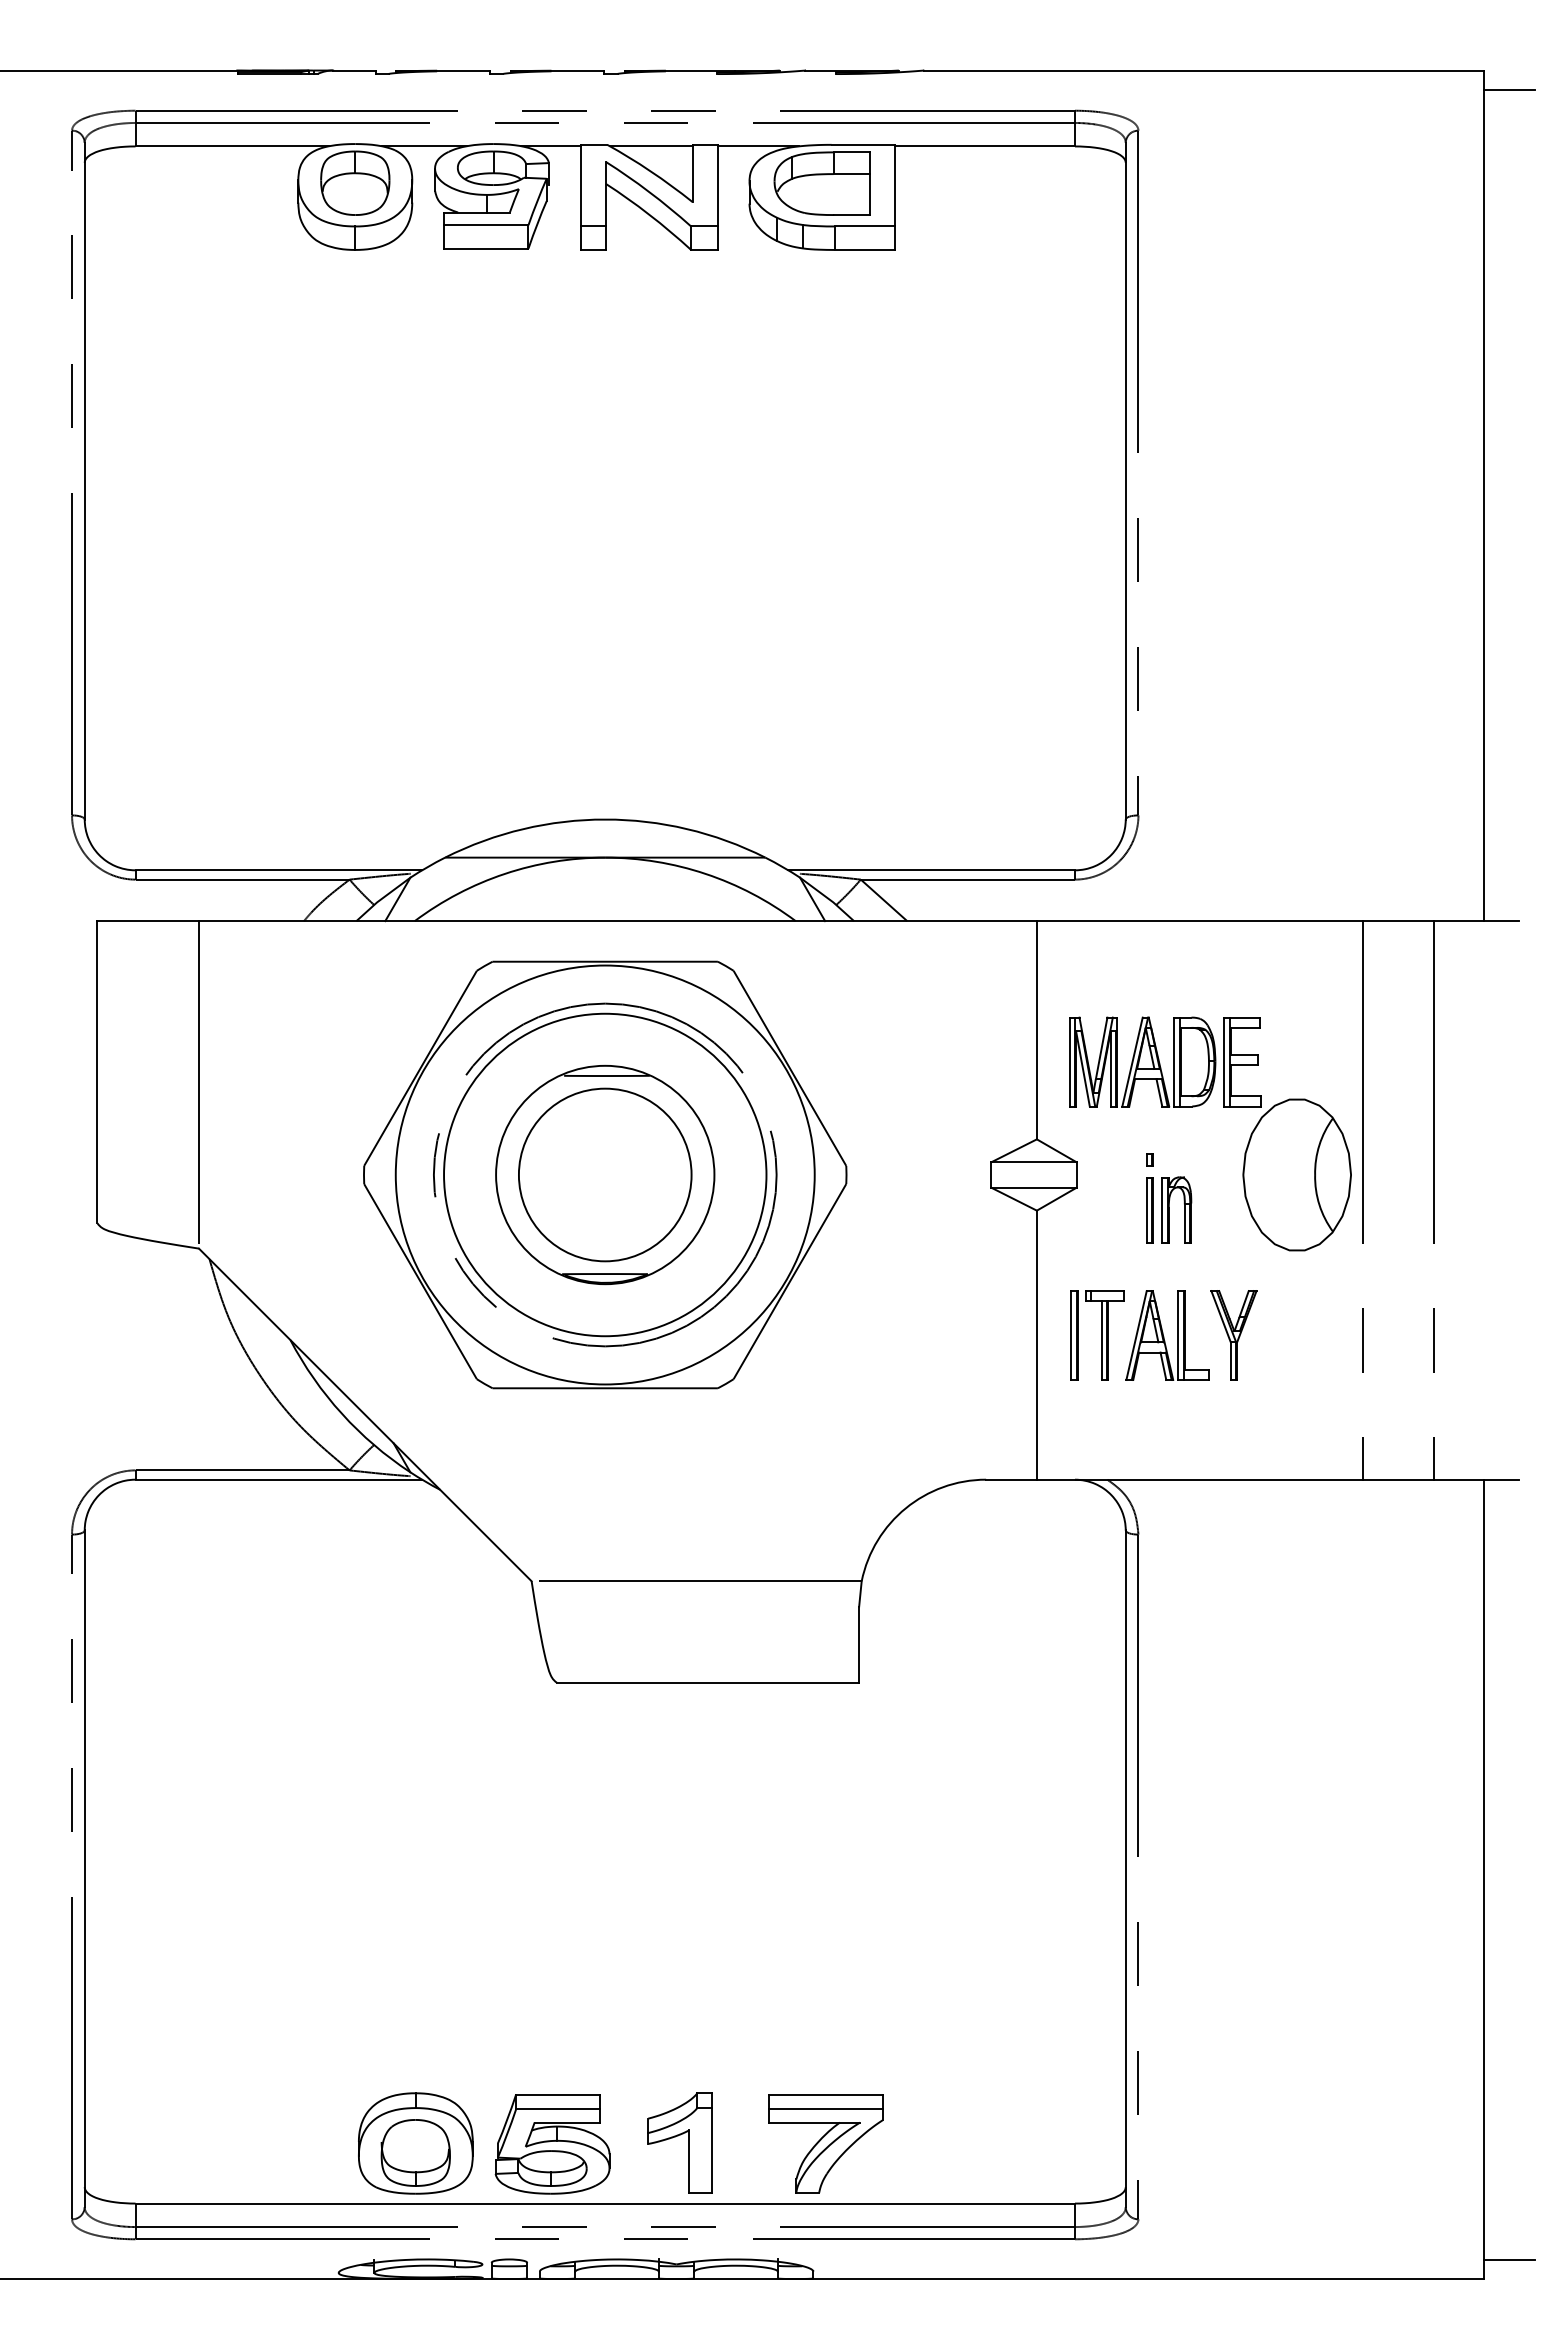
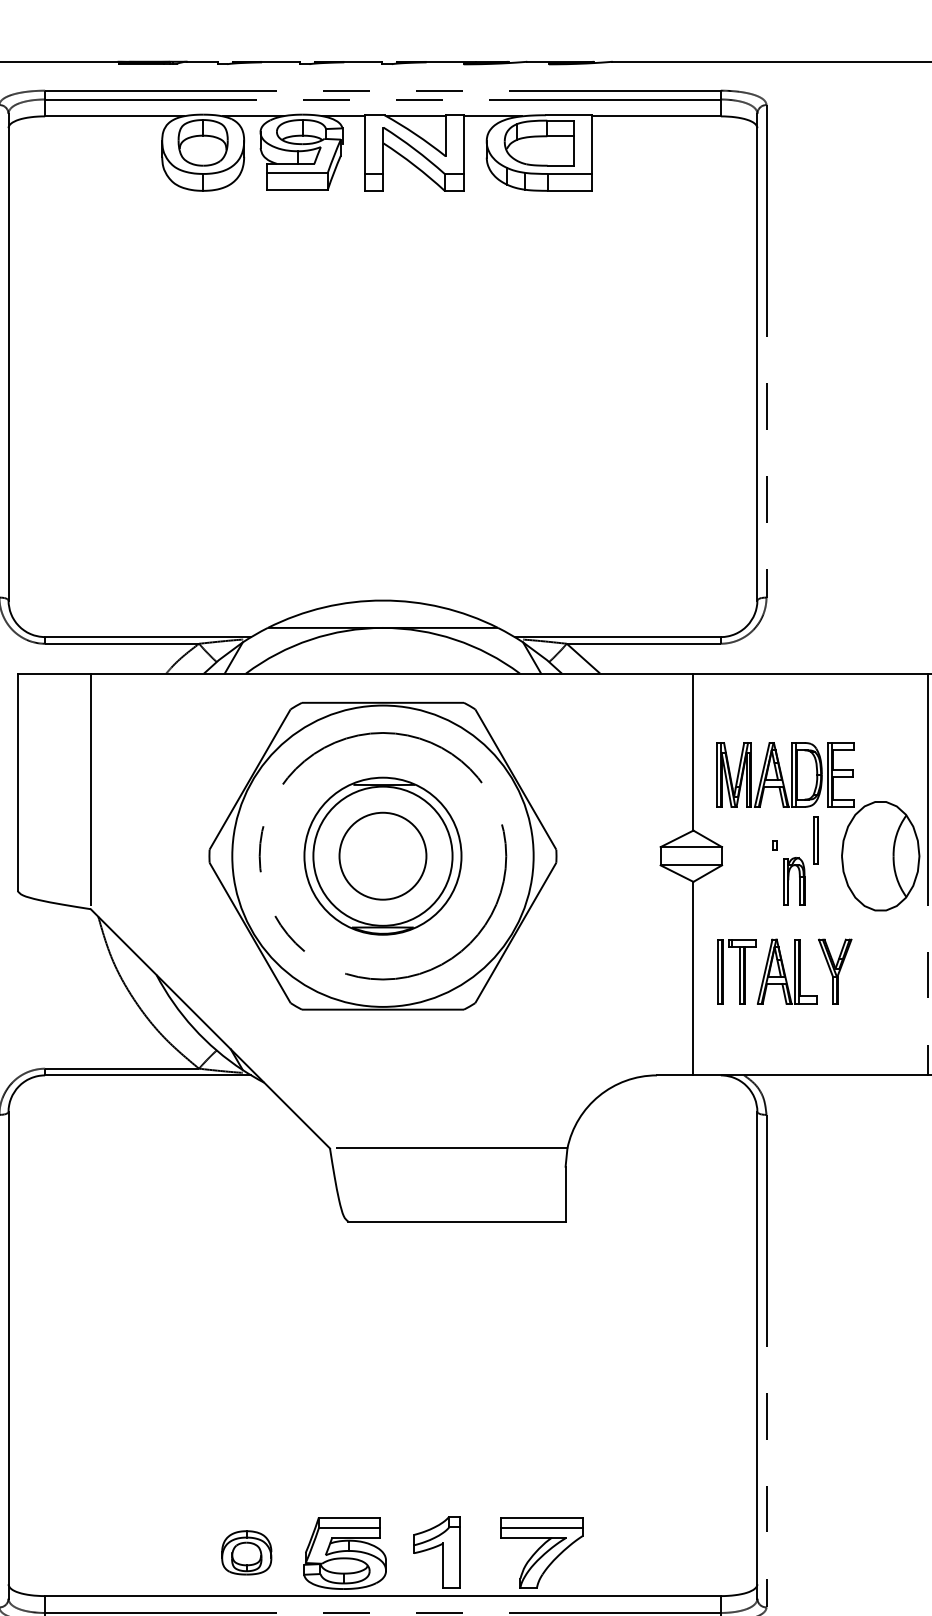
circle: (604, 1174) -> (382, 855), size x0.7
circle: (605, 1174) -> (383, 855), size x0.6
part: (1149, 1210) -> (815, 840), moved
part: (415, 2143) -> (246, 1552), size x0.6

